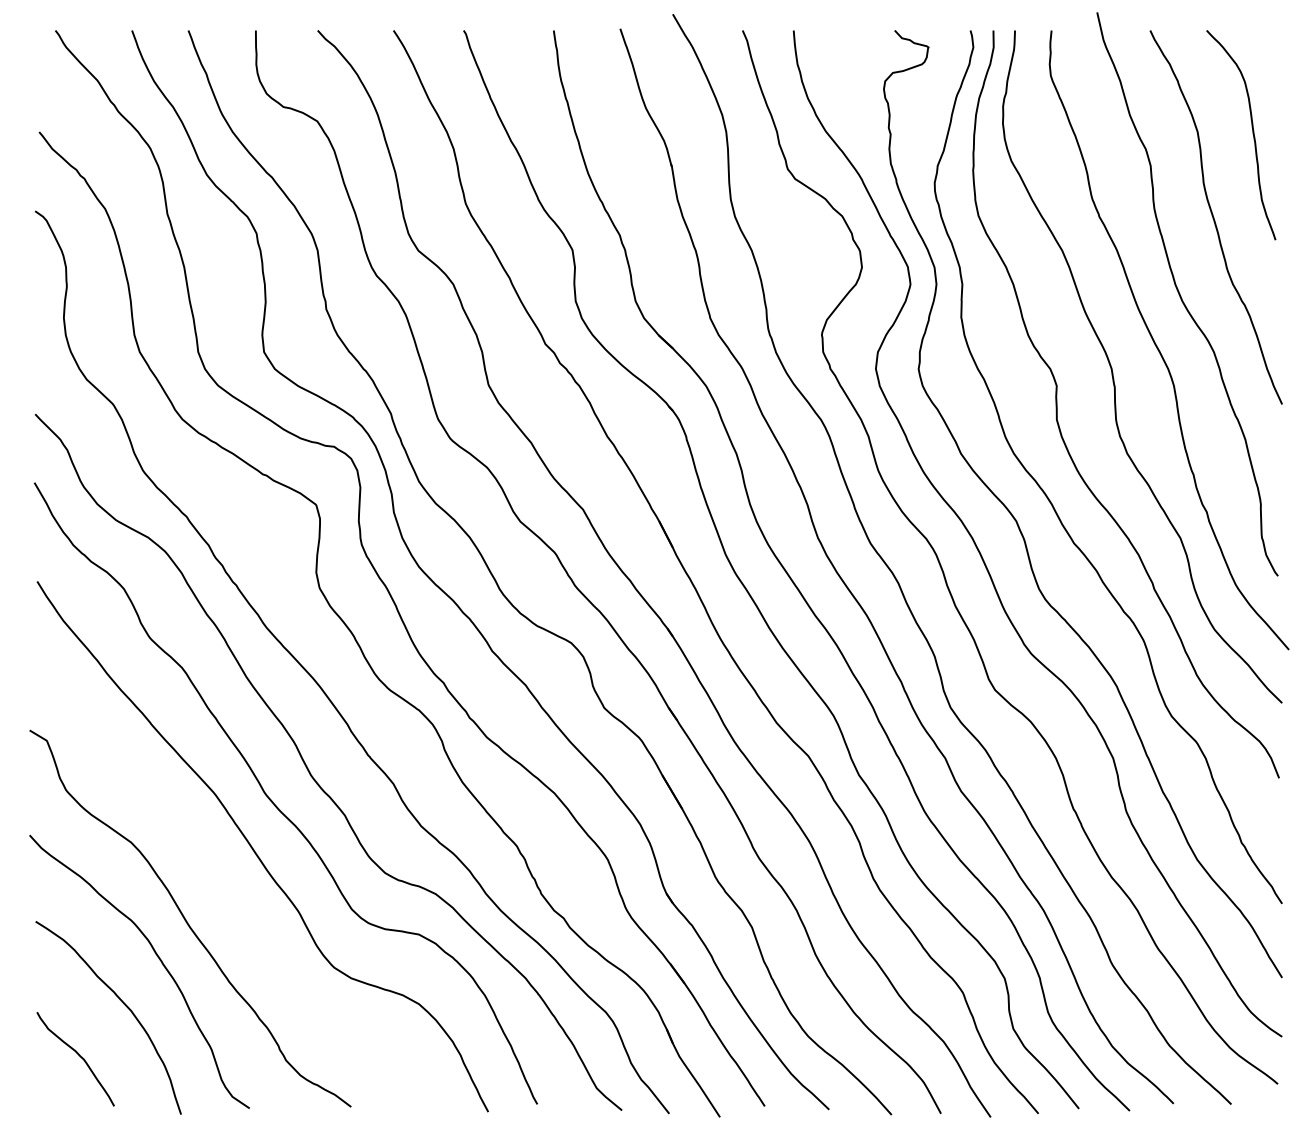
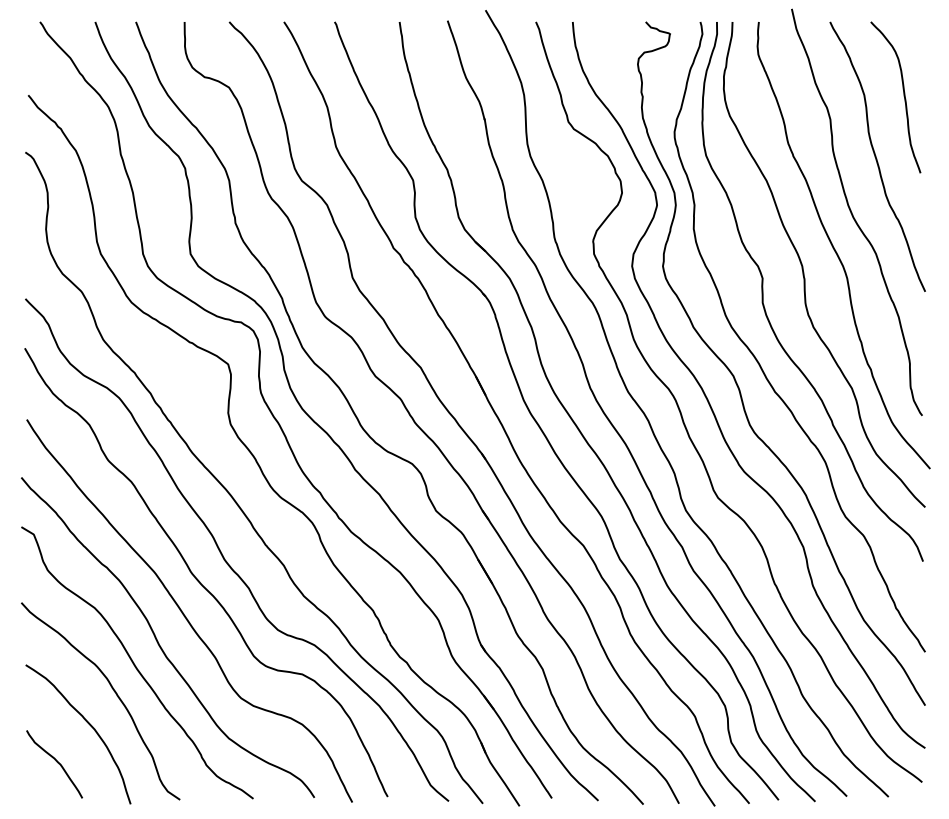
curve: (219, 889) -> (158, 641), added

